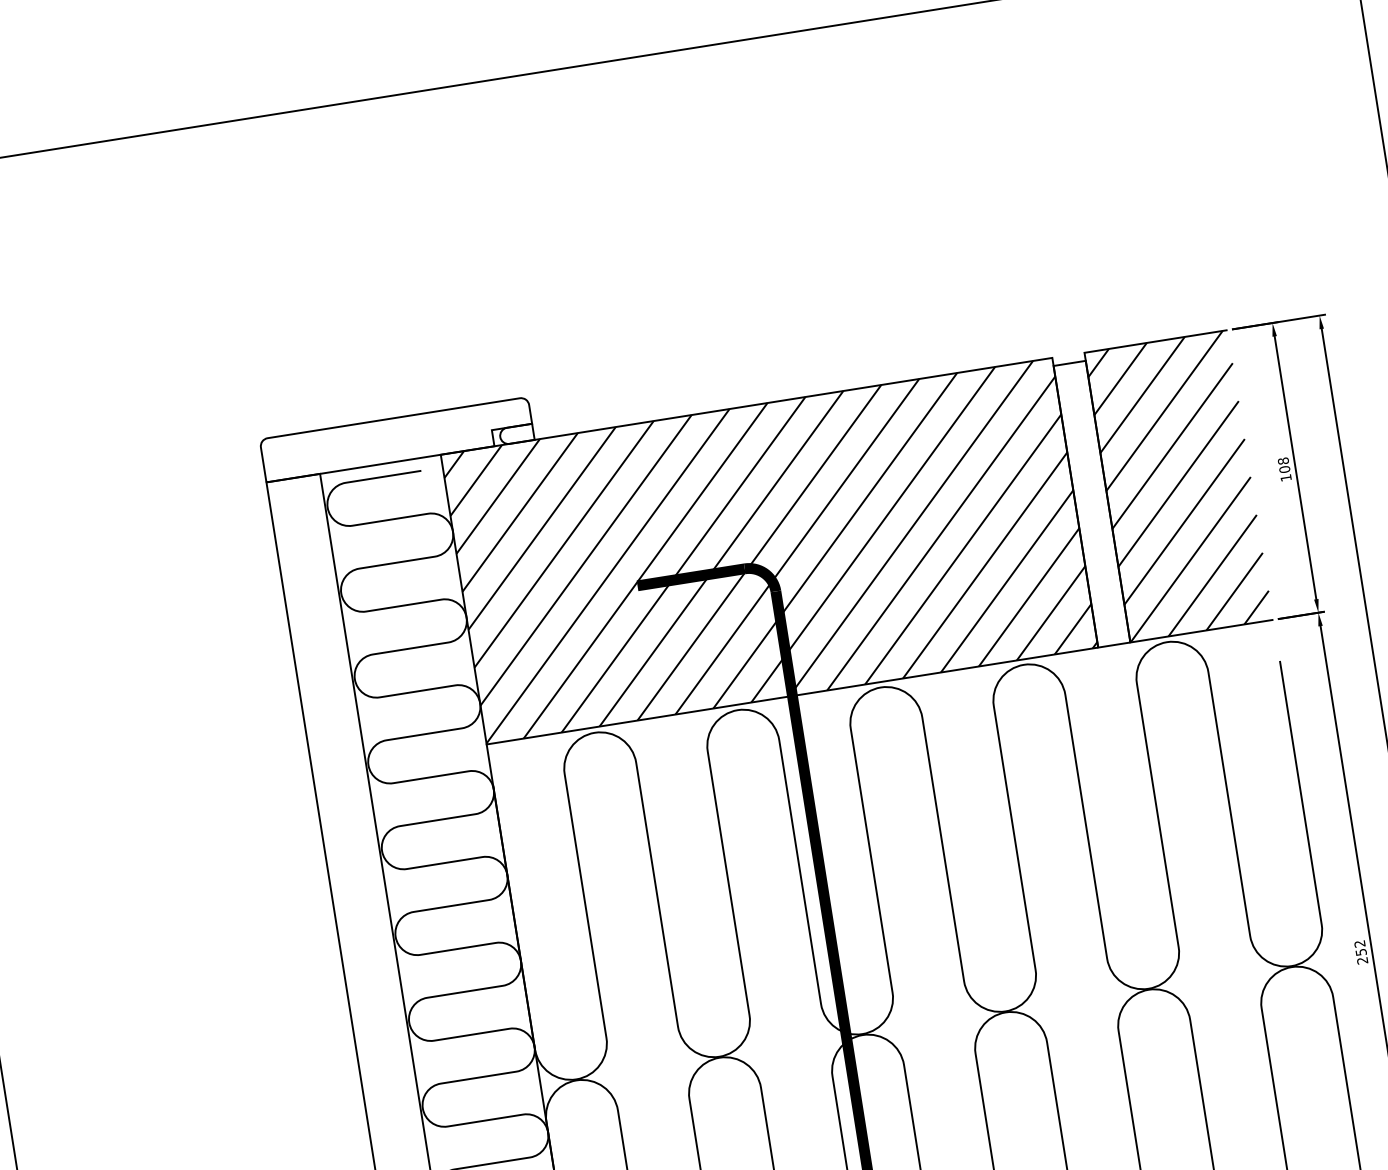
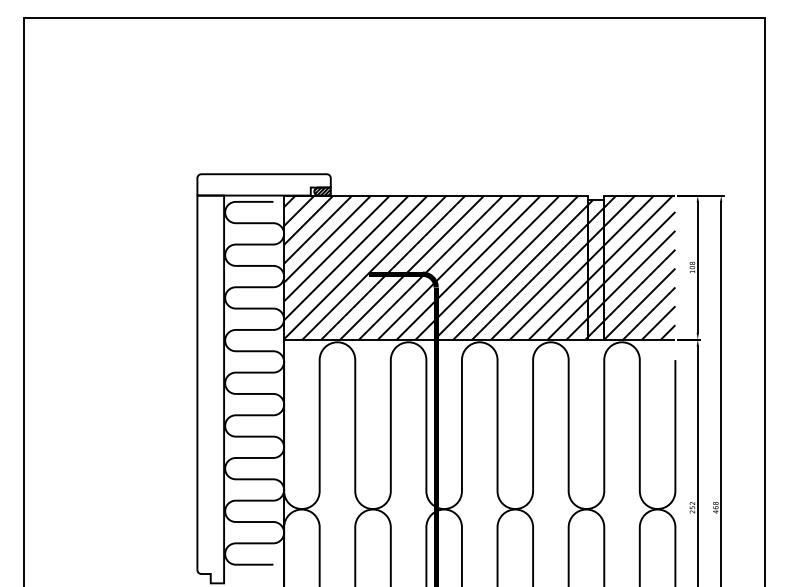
hatch: (516, 434) -> (322, 191), added
hatch: (1091, 499) -> (596, 267), added

